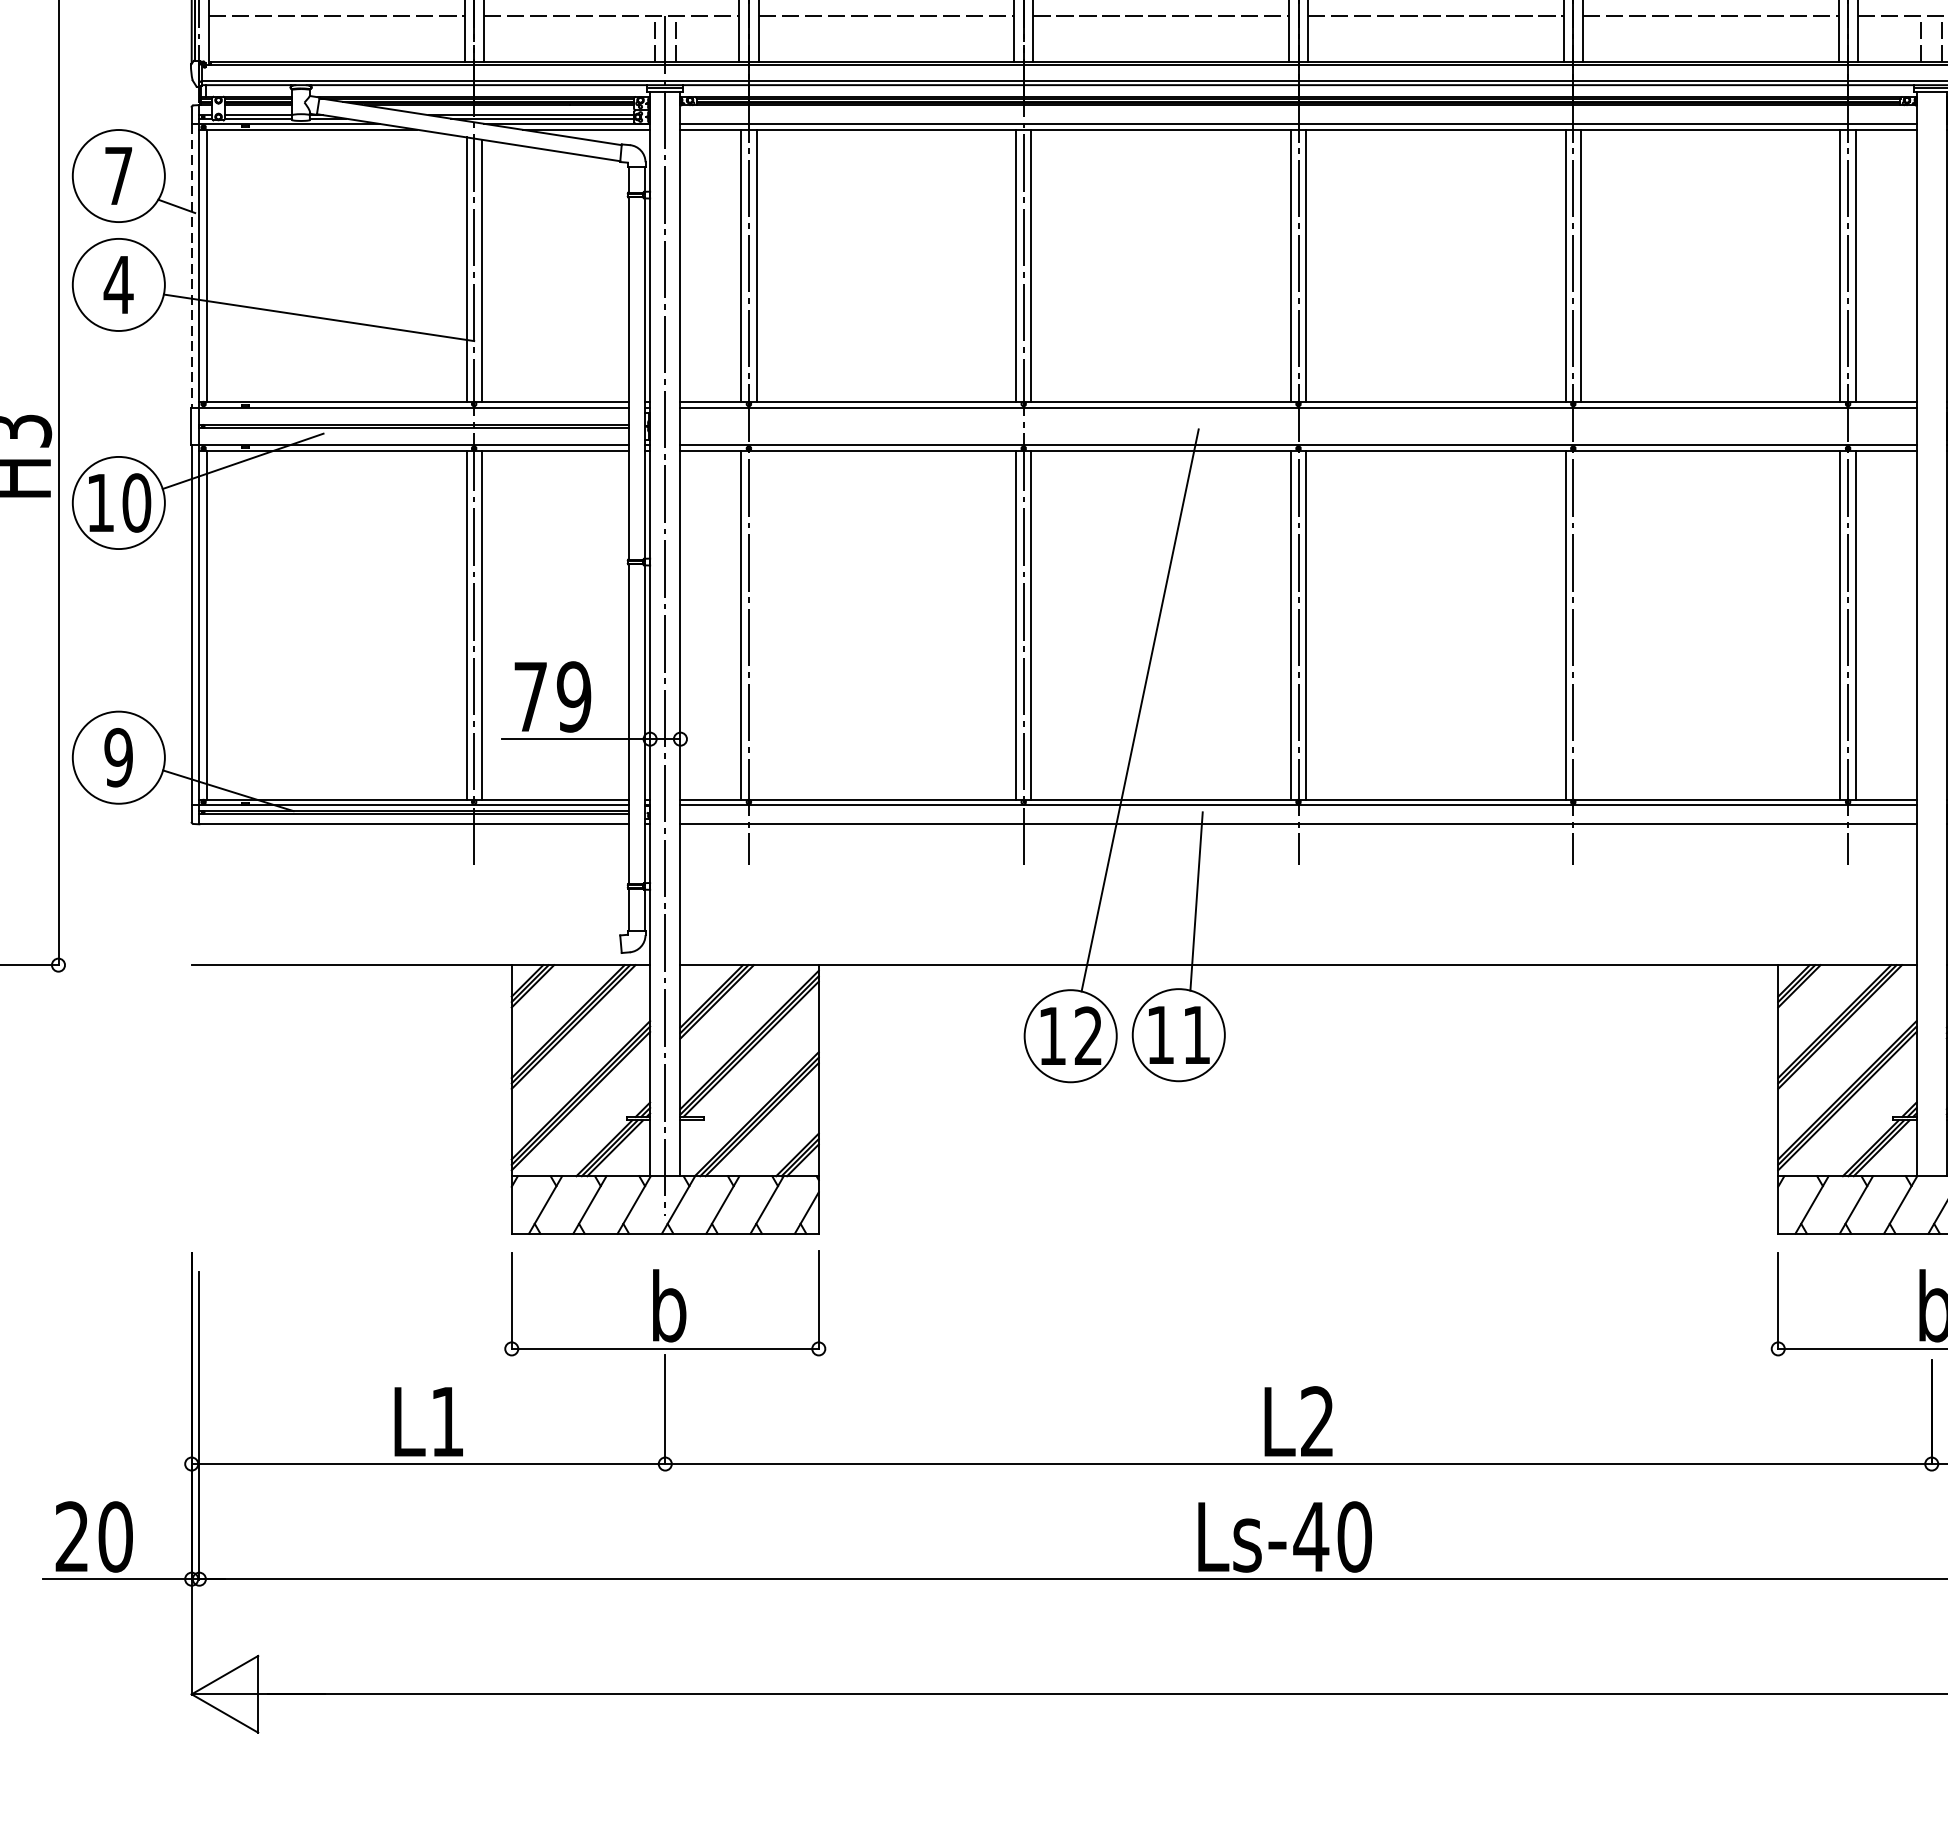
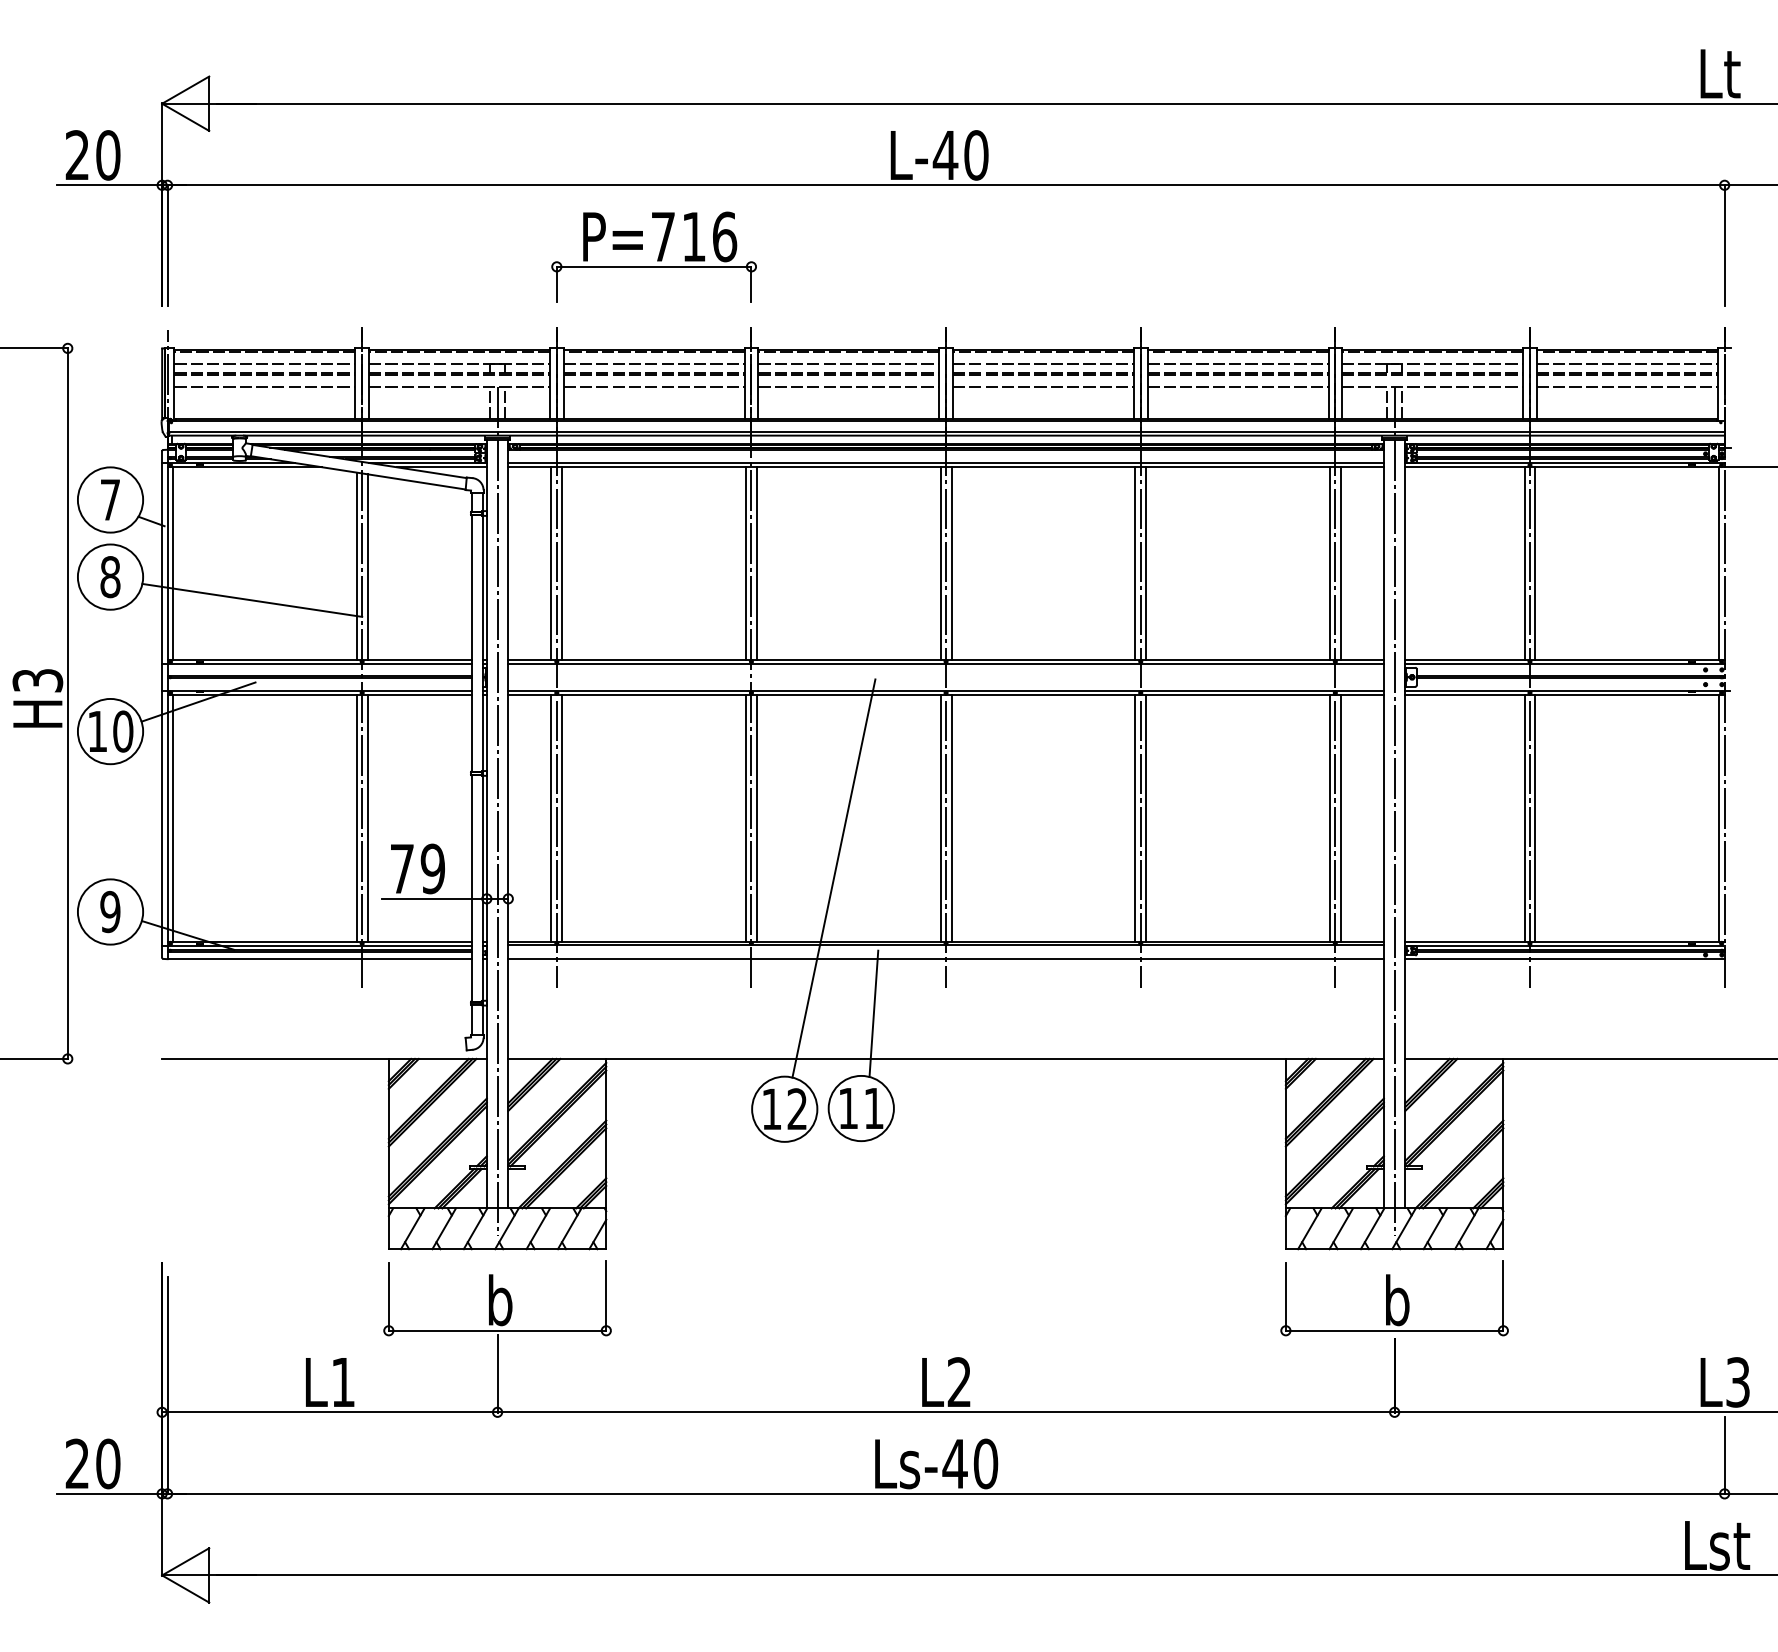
line: (192, 267) -> (162, 564), dashed -> solid
text: (117, 285) -> (109, 577), 4 -> 8
line: (1931, 615) -> (1394, 811), added
line: (756, 624) -> (562, 817), added
line: (1581, 624) -> (1146, 817), added

